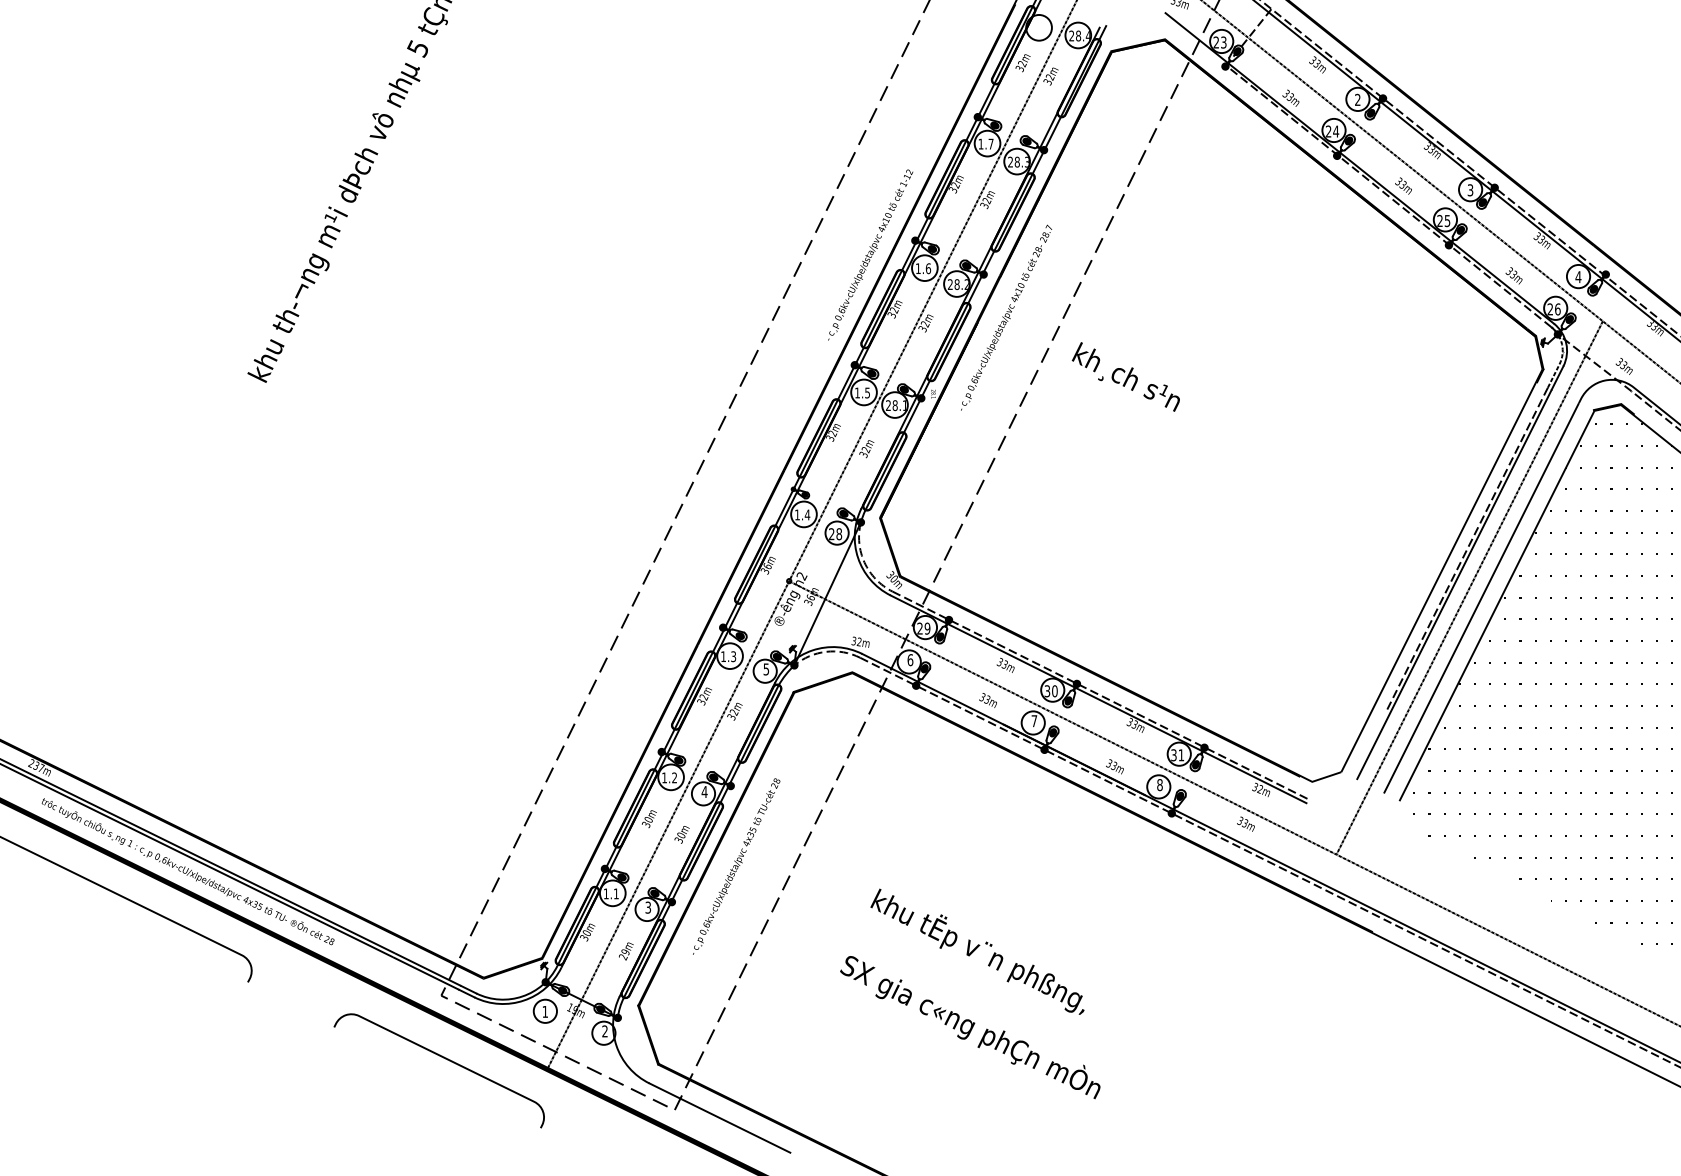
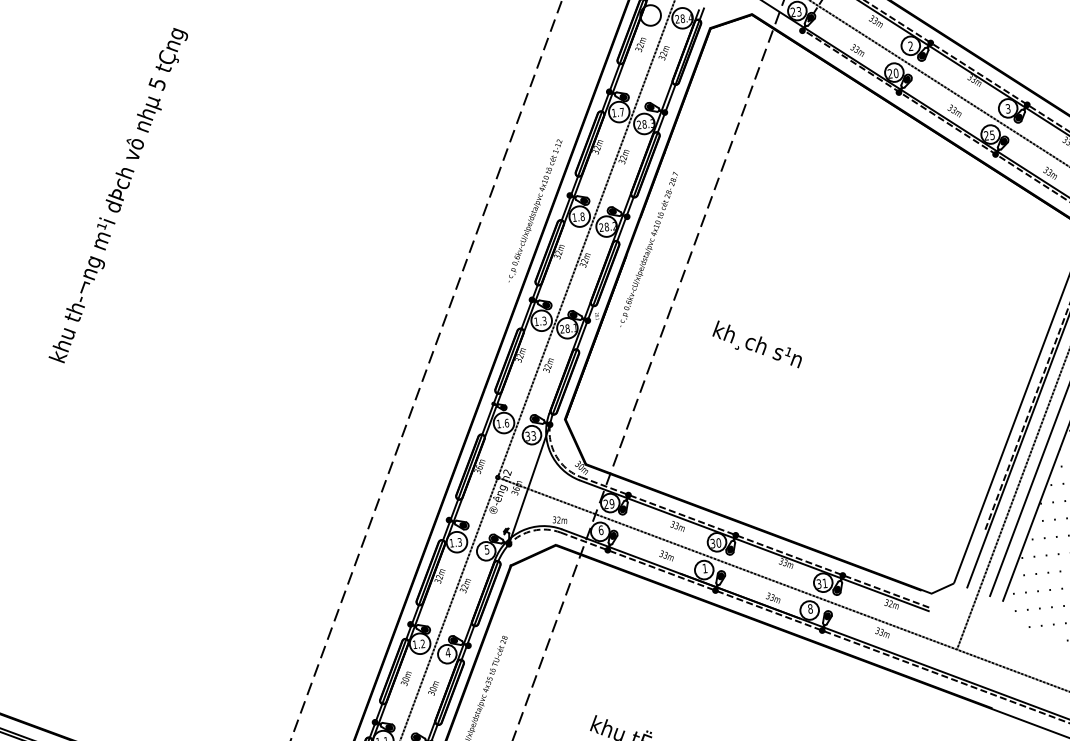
text: (1336, 131) -> (896, 73), 24 -> 20
text: (927, 268) -> (581, 216), 1.6 -> 1.8
text: (1125, 376) -> (756, 344), moved
text: (867, 392) -> (544, 320), 1.5 -> 1.3
text: (807, 514) -> (506, 422), 1.4 -> 1.6
text: (835, 534) -> (530, 436), 28 -> 33
text: (1034, 721) -> (705, 568), 7 -> 1

